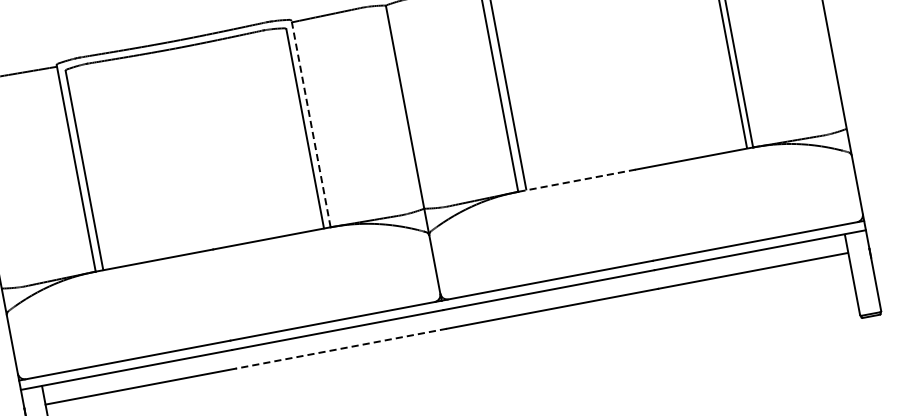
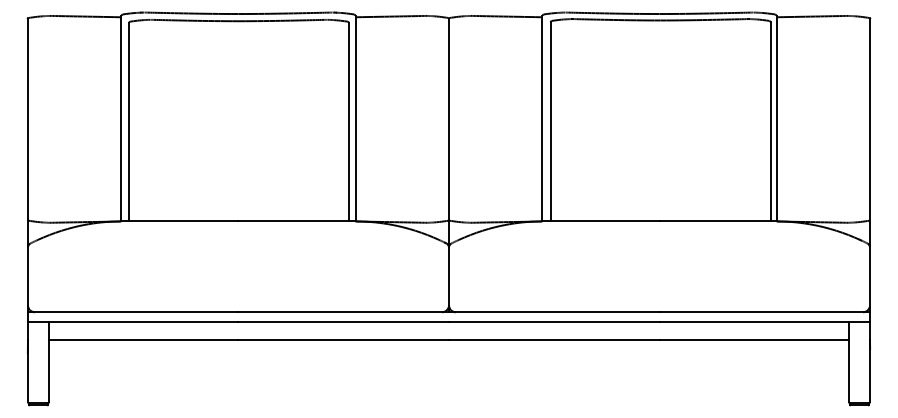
line: (311, 123) -> (355, 118), dashed -> solid
line: (577, 180) -> (601, 221), dashed -> solid
line: (341, 349) -> (343, 340), dashed -> solid

